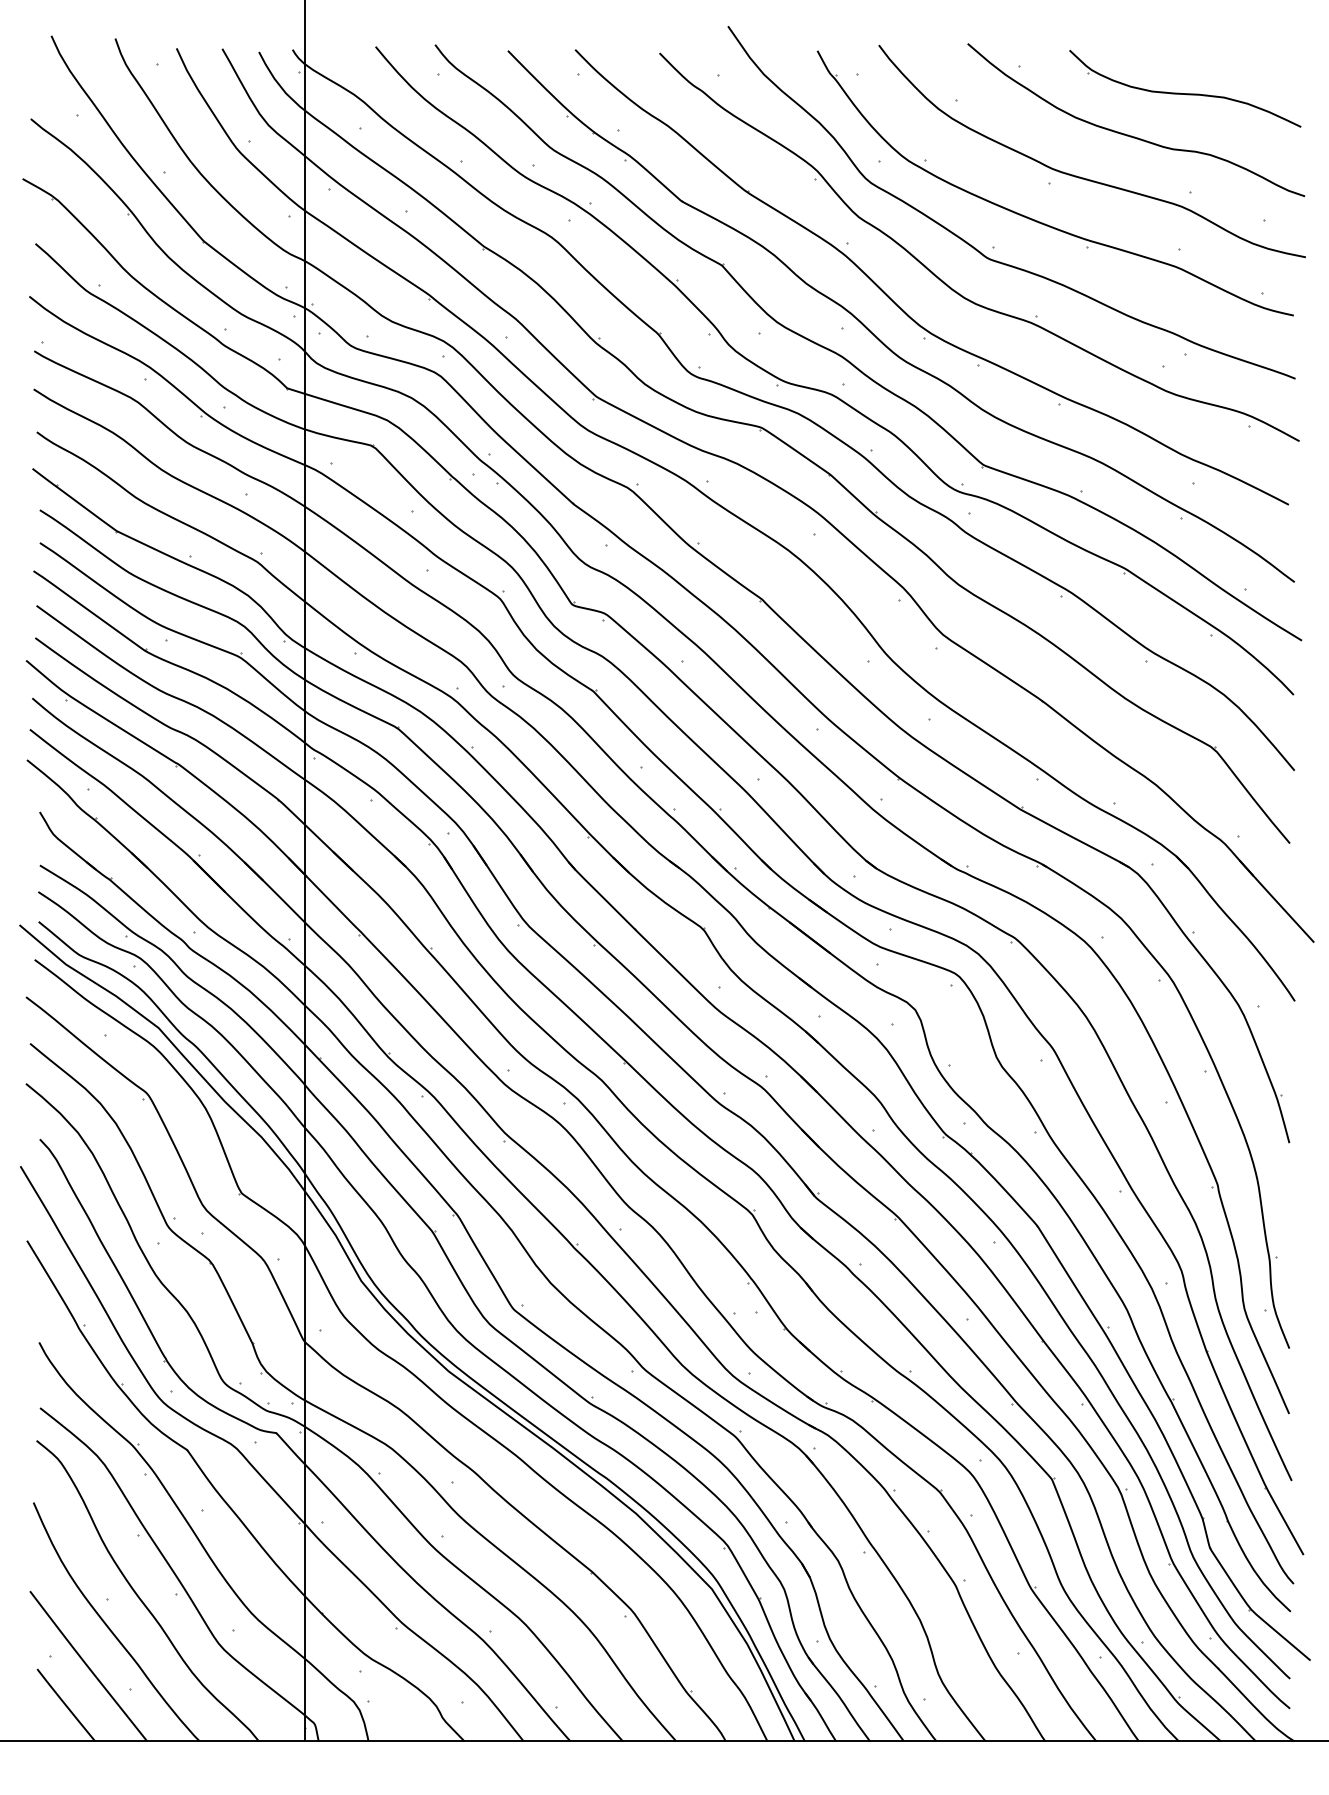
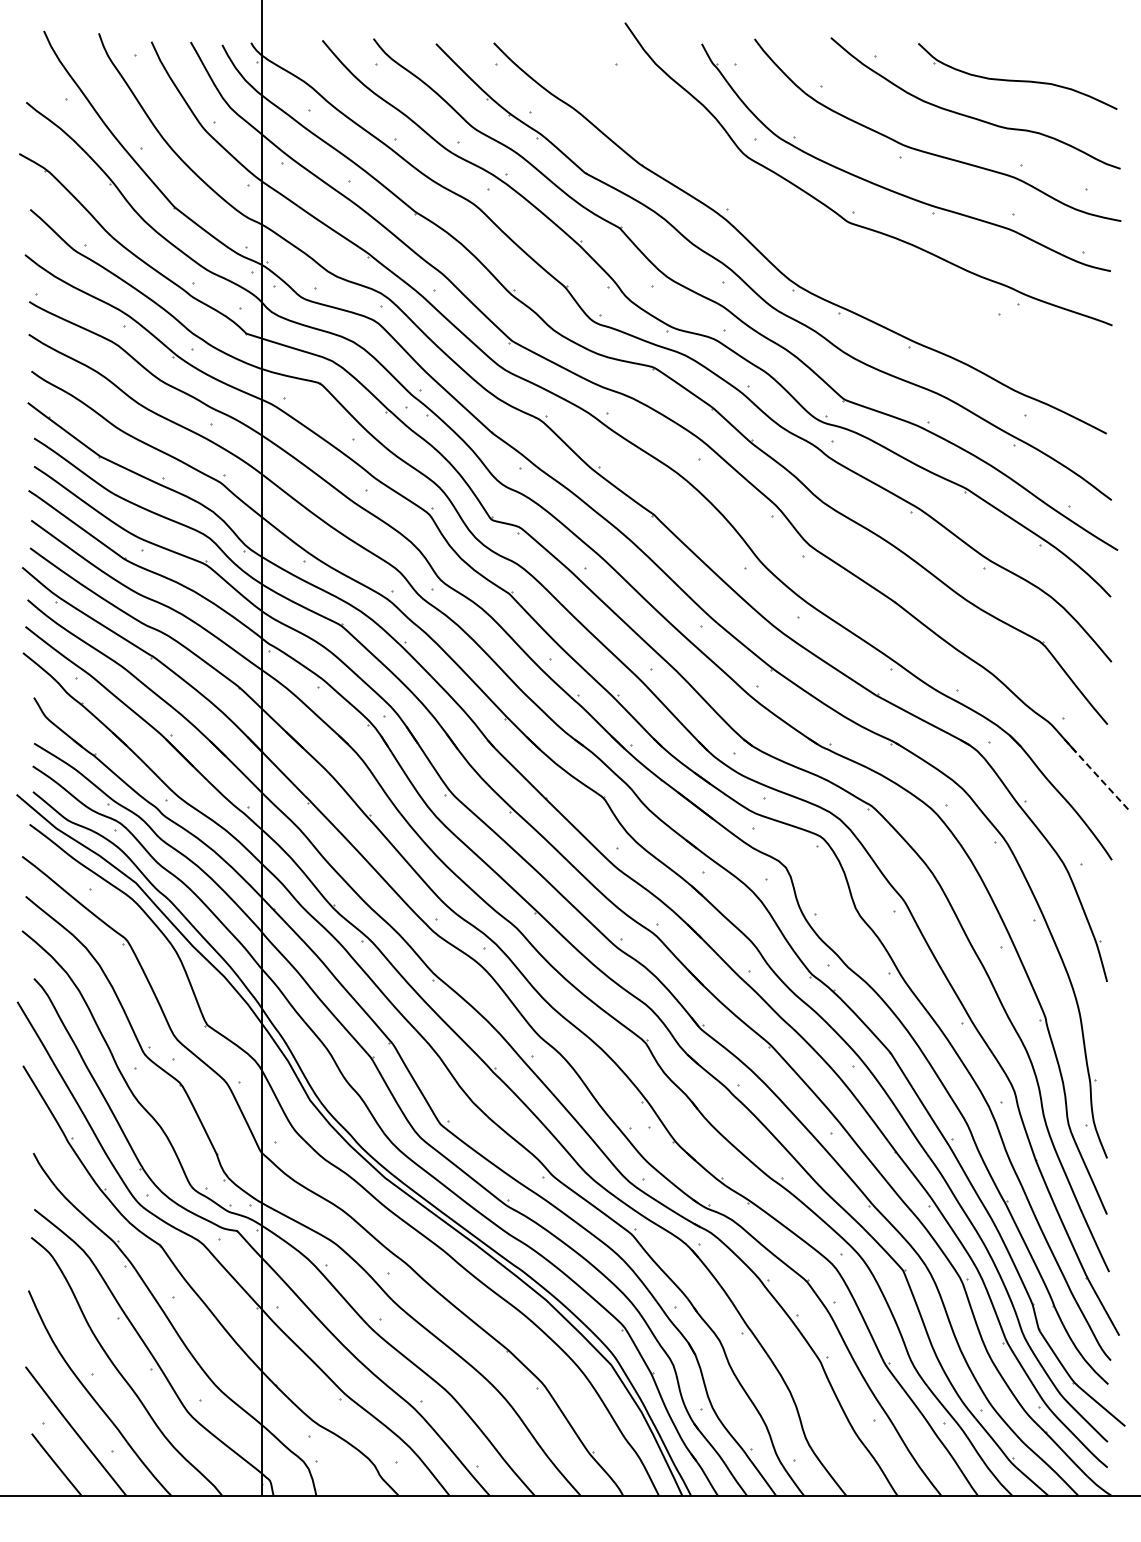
part: (949, 285) -> (815, 245), removed
line: (1275, 901) -> (1095, 774), solid -> dashed

